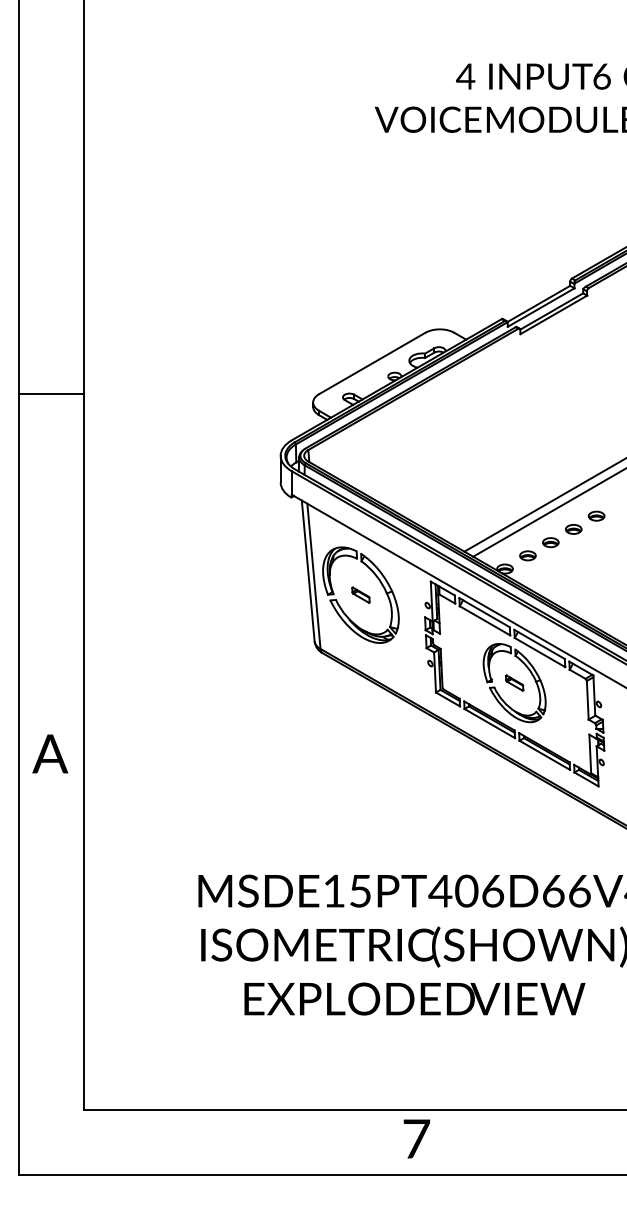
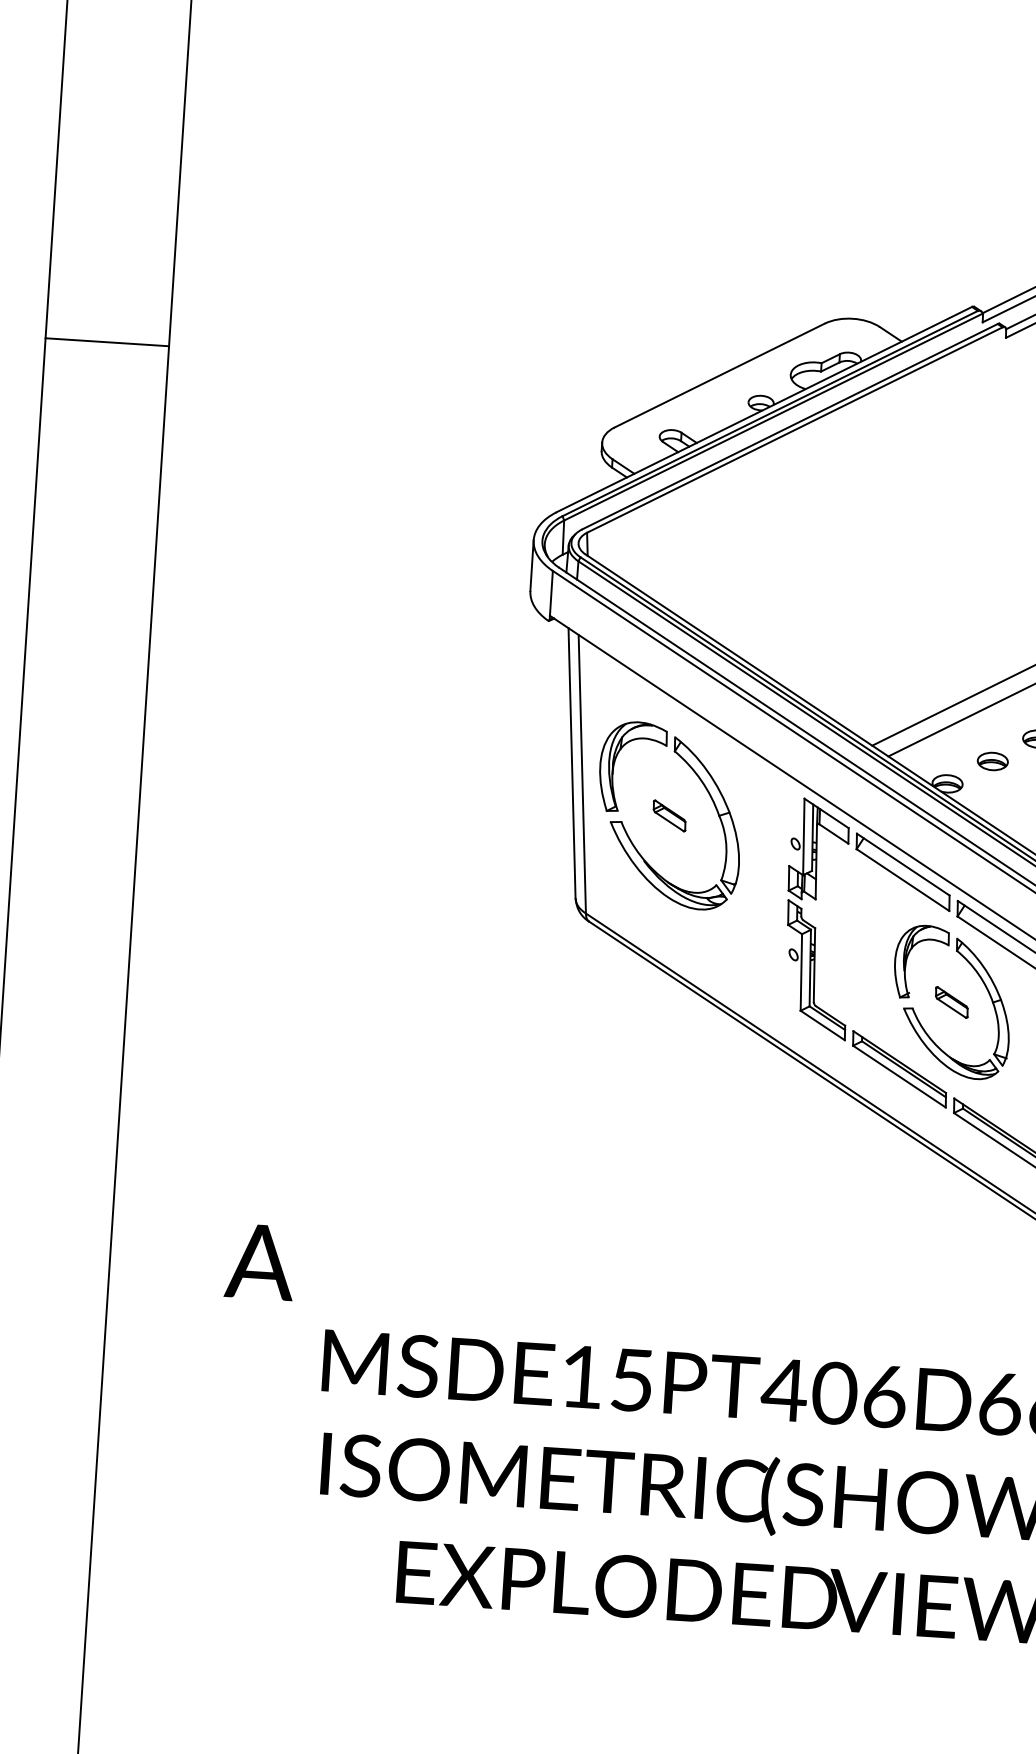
line: (50, 393) -> (105, 341), moved
text: (50, 753) -> (260, 1261), moved

